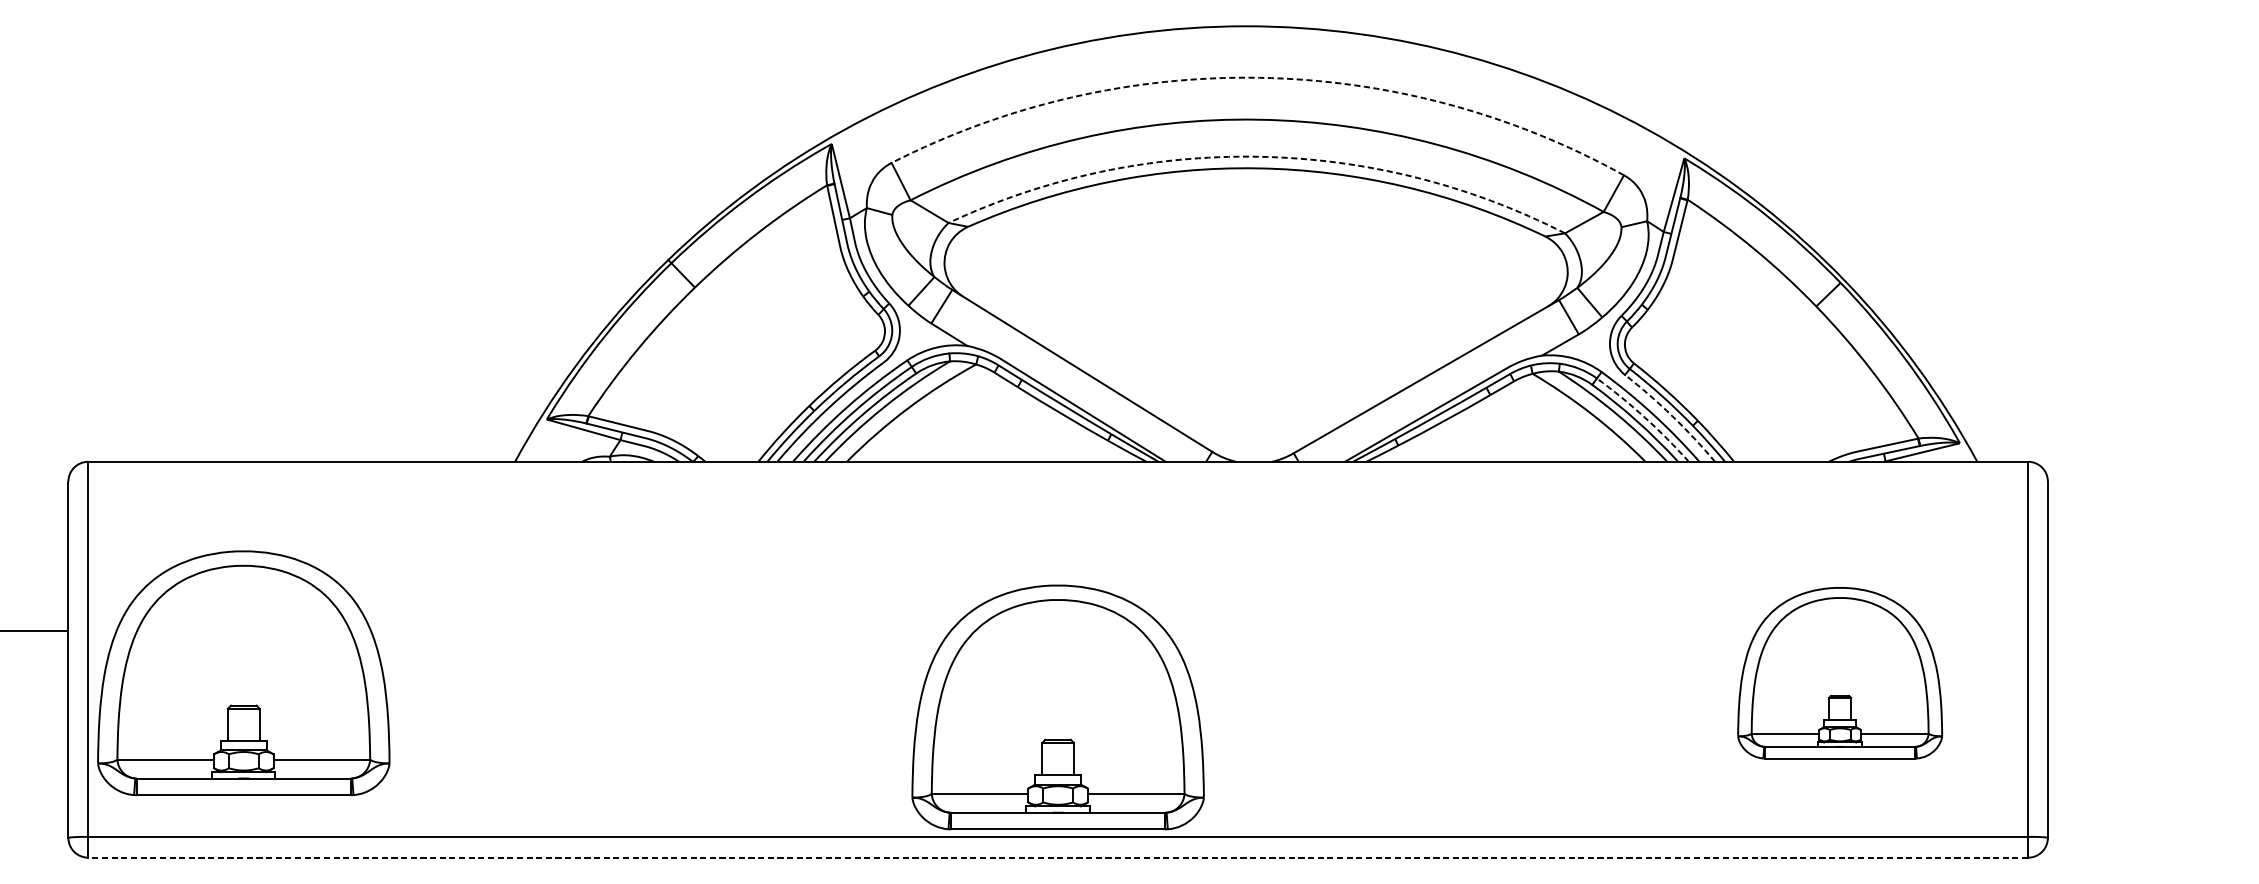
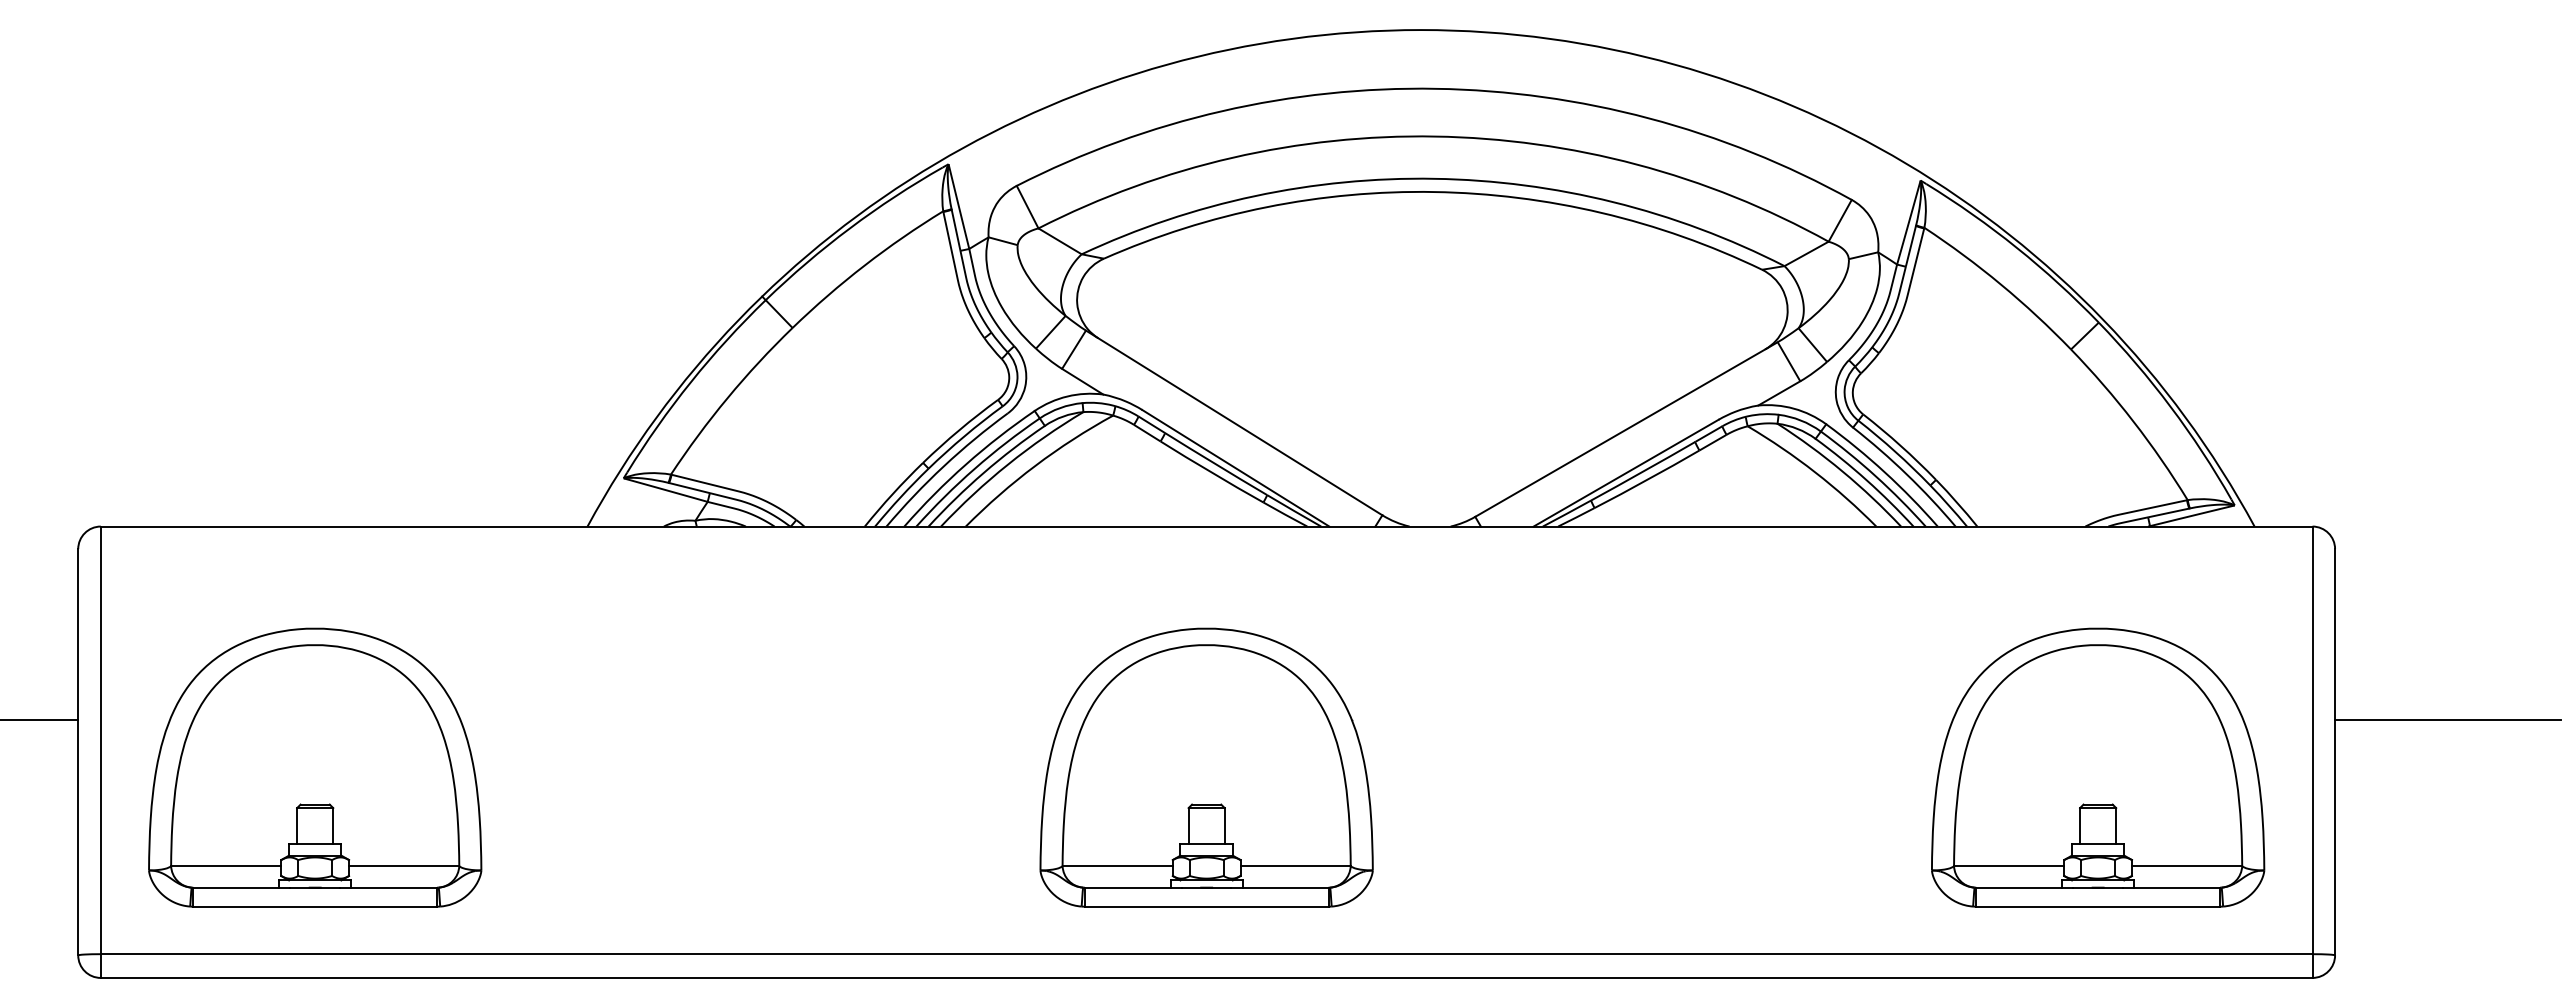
arc: (1259, 77) -> (1436, 88), dashed -> solid
arc: (1257, 156) -> (1434, 178), dashed -> solid
arc: (1671, 416) -> (1906, 474), dashed -> solid
arc: (1644, 417) -> (1875, 476), dashed -> solid
line: (2146, 631) -> (2447, 719), added
part: (244, 673) -> (315, 767), moved
part: (1840, 673) -> (2098, 767), size x1.43
part: (1058, 707) -> (1206, 767), moved
line: (1058, 857) -> (1206, 977), dashed -> solid

